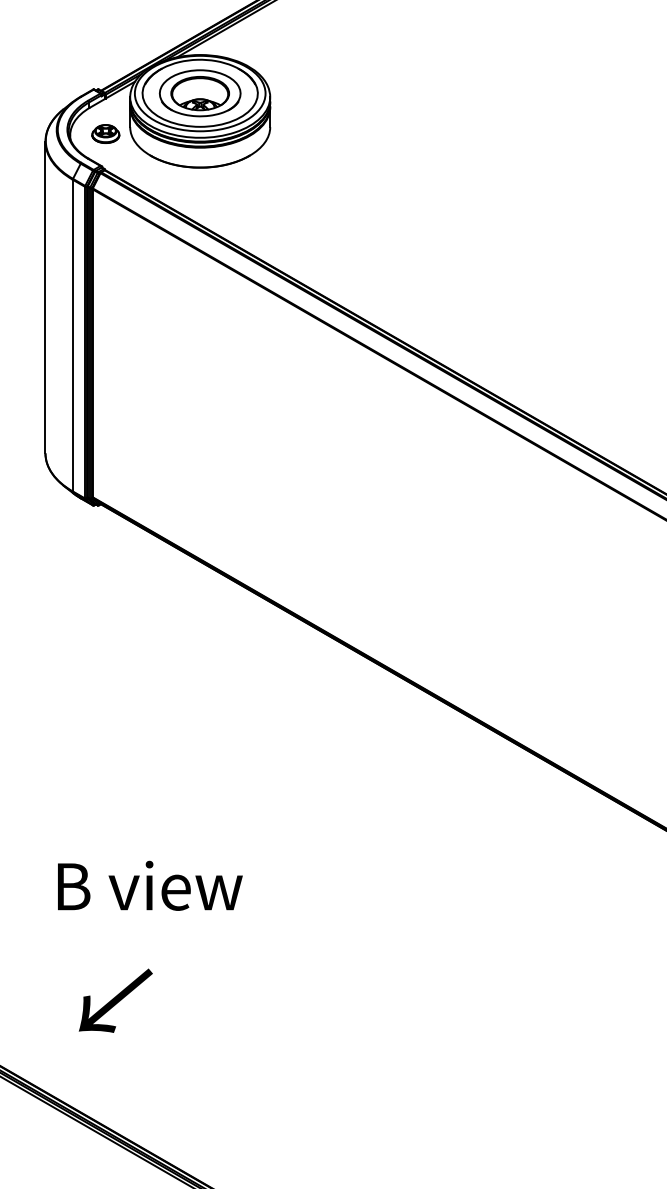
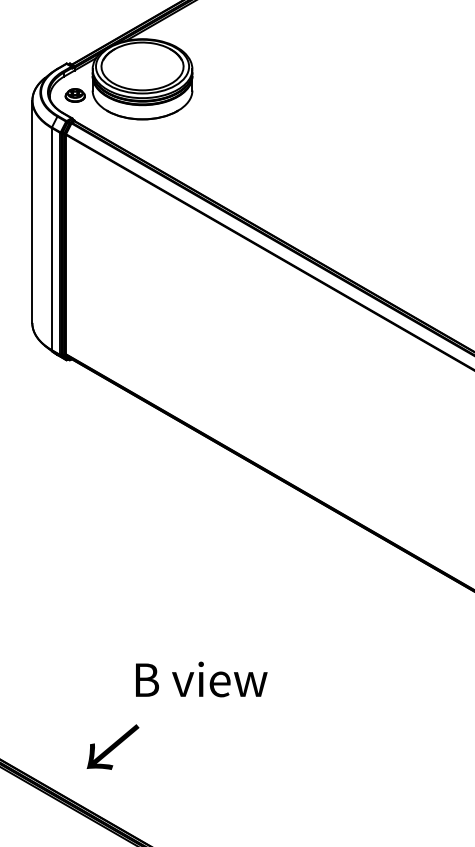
part: (199, 93) -> (142, 66), removed
text: (150, 885) -> (201, 679), moved
text: (115, 1000) -> (112, 746), moved

